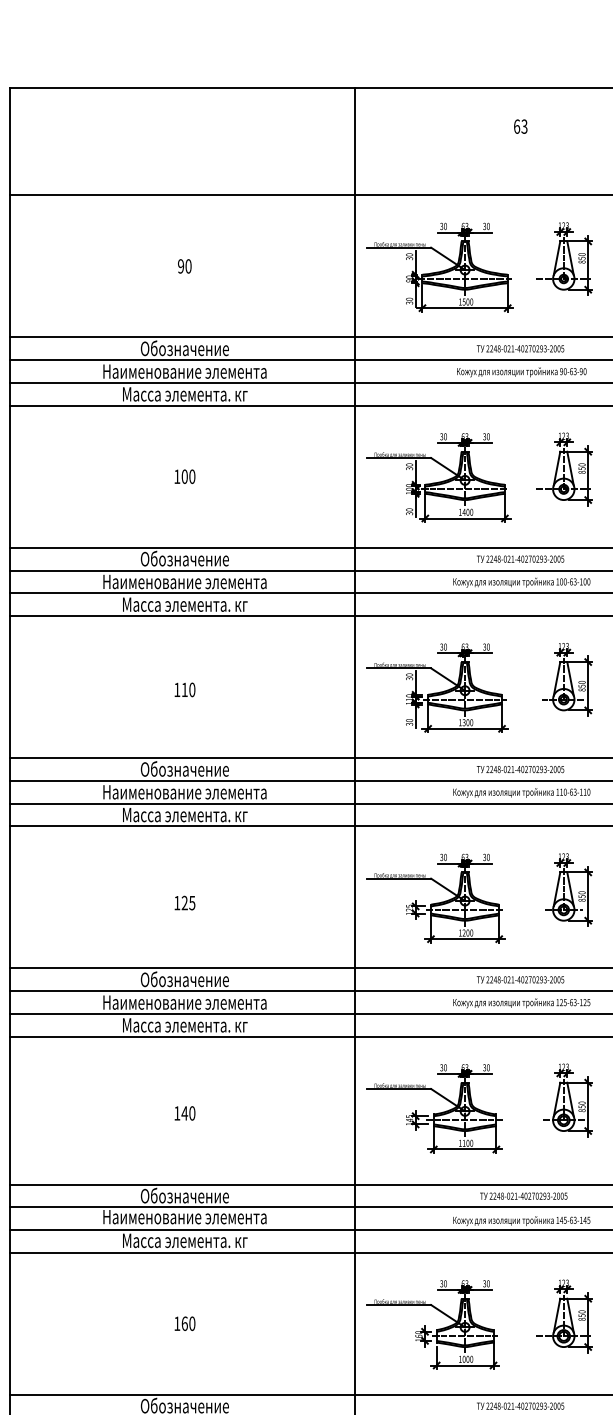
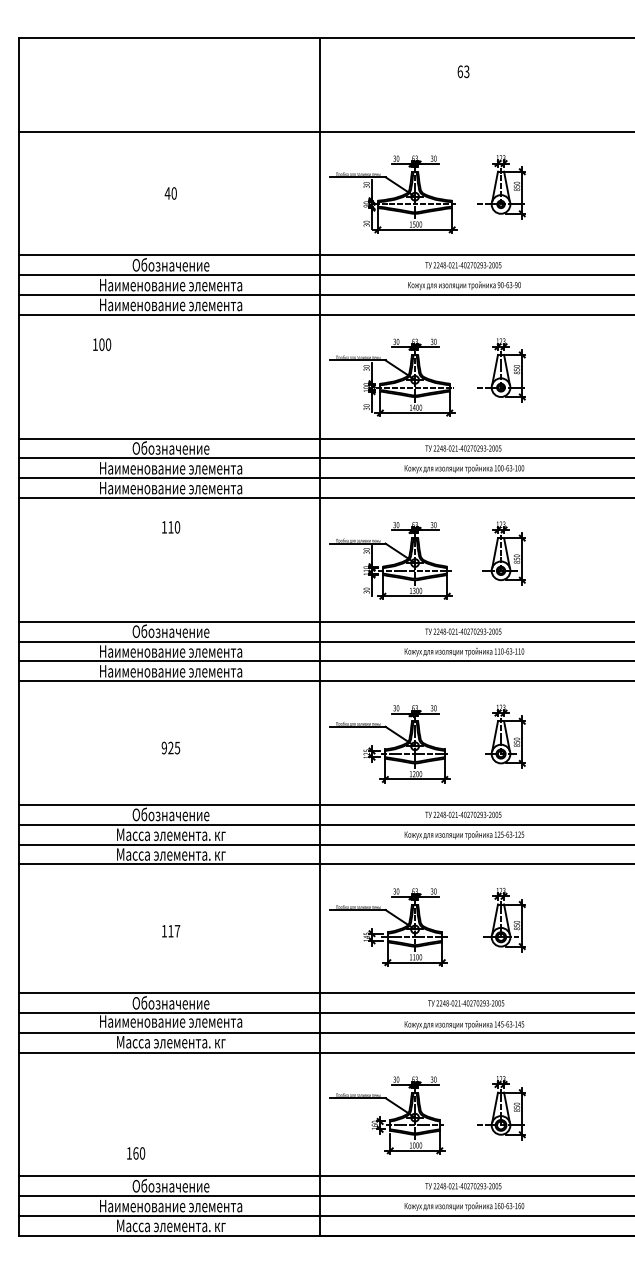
text: (180, 266) -> (167, 193), 90 -> 40
text: (185, 393) -> (171, 304), Масса элемента. кг -> Наименование элемента
text: (185, 476) -> (102, 344), moved
text: (185, 605) -> (171, 488), Масса элемента. кг -> Наименование элемента
text: (185, 690) -> (171, 527), moved
text: (185, 815) -> (171, 671), Масса элемента. кг -> Наименование элемента
text: (176, 902) -> (163, 747), 125 -> 925
text: (185, 1002) -> (171, 834), Наименование элемента -> Масса элемента. кг
text: (188, 1112) -> (174, 930), 140 -> 117
text: (185, 1323) -> (136, 1153), moved

